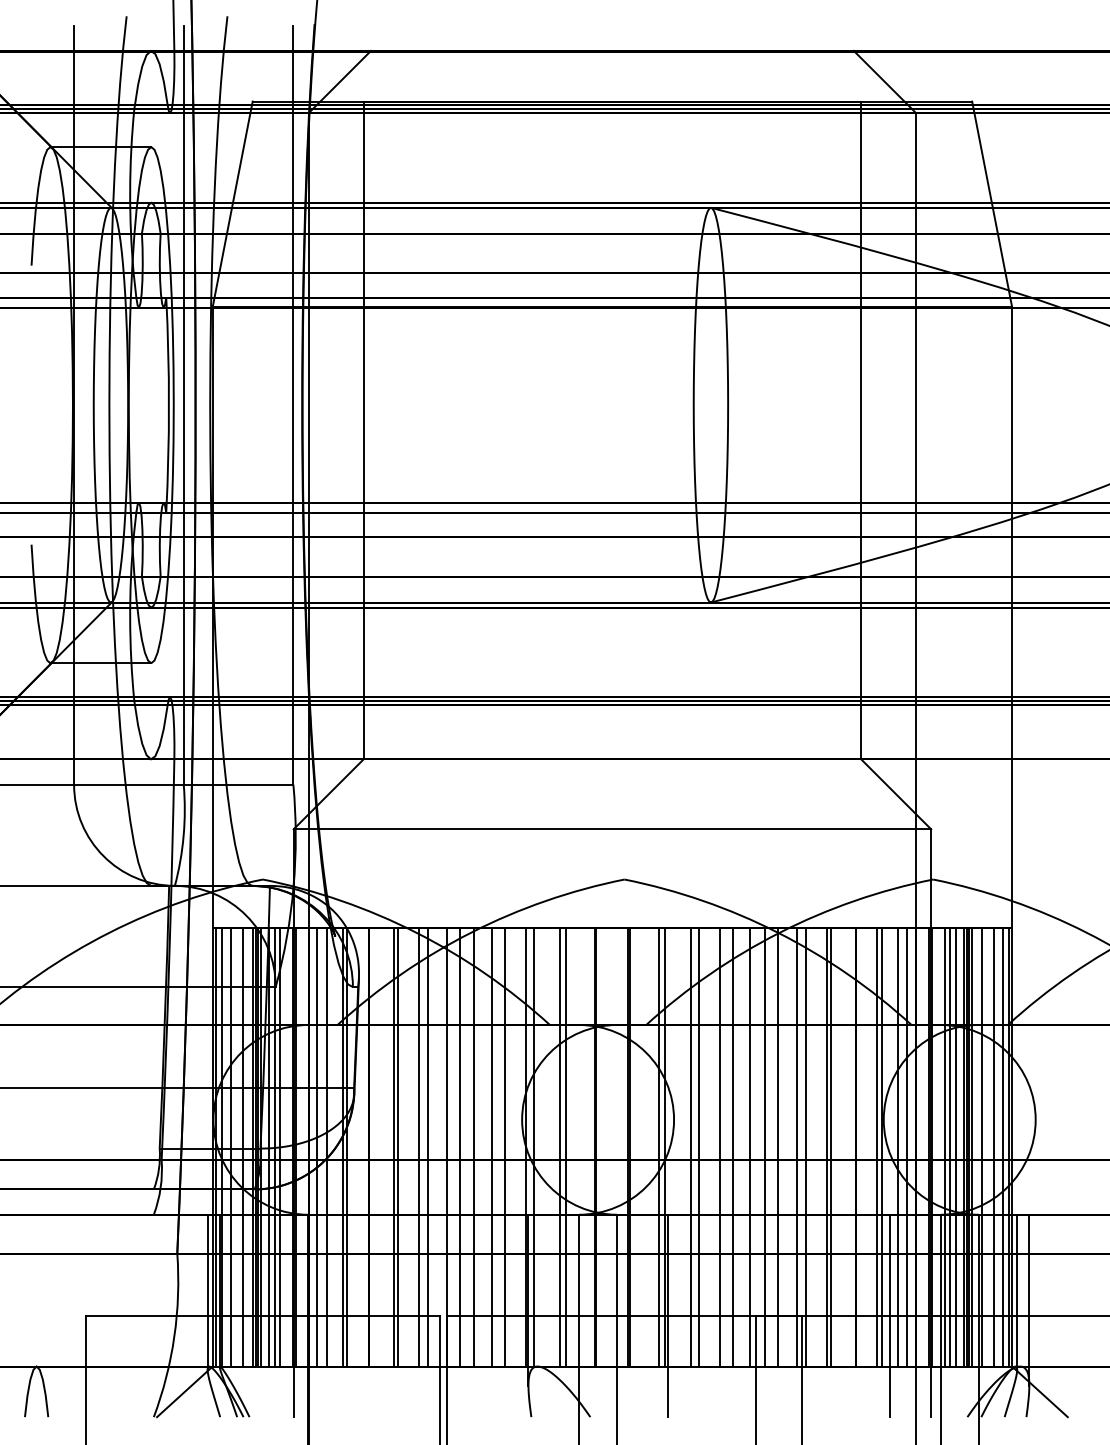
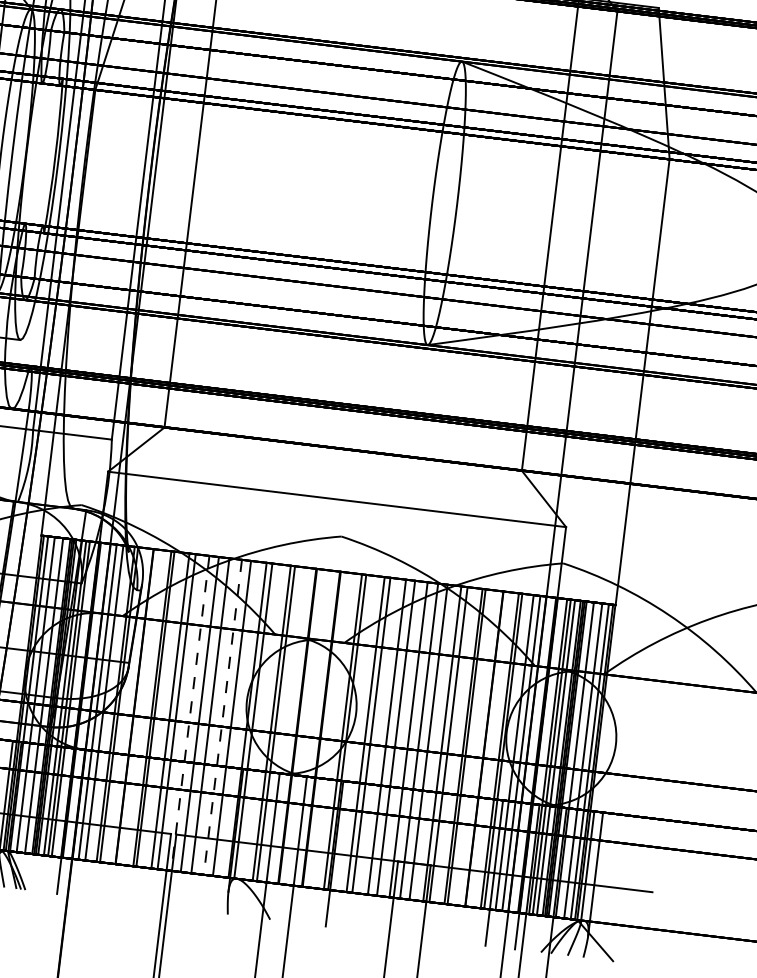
line: (446, 1147) -> (190, 713), solid -> dashed
line: (491, 1147) -> (222, 717), solid -> dashed

